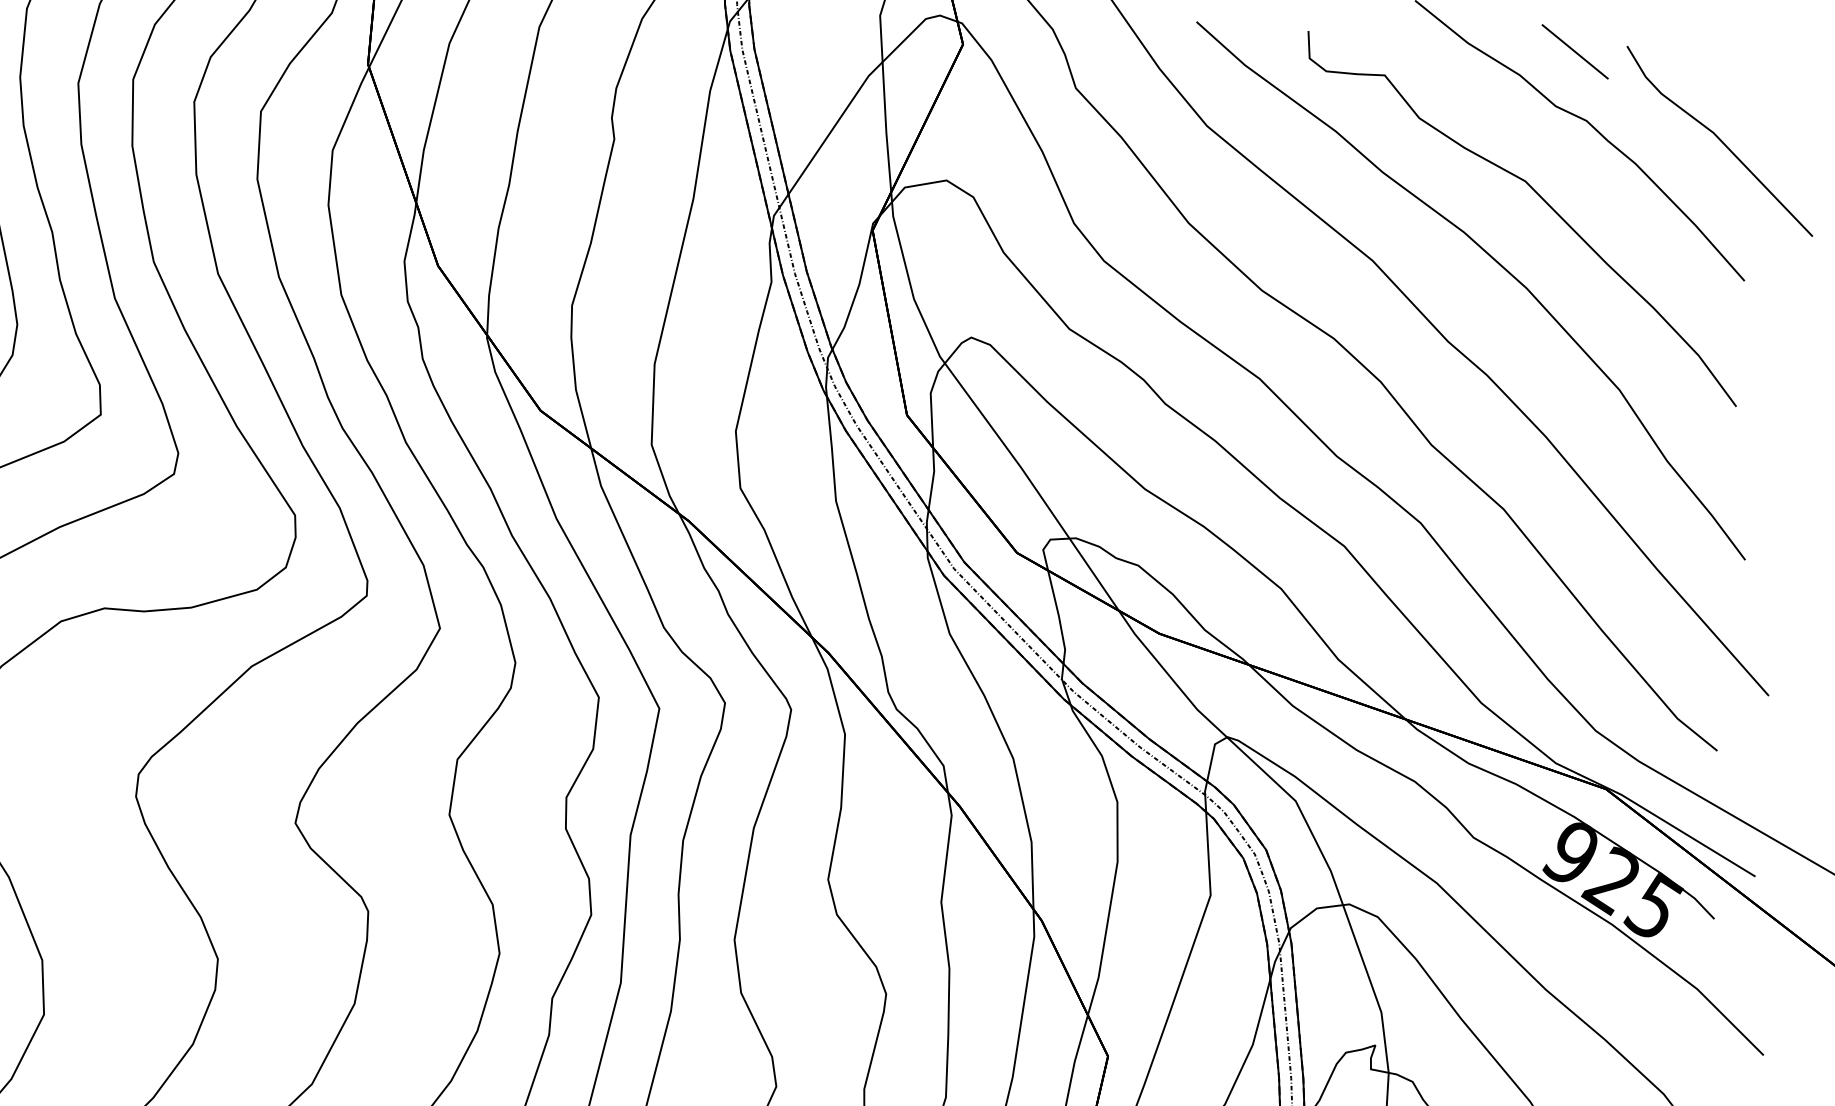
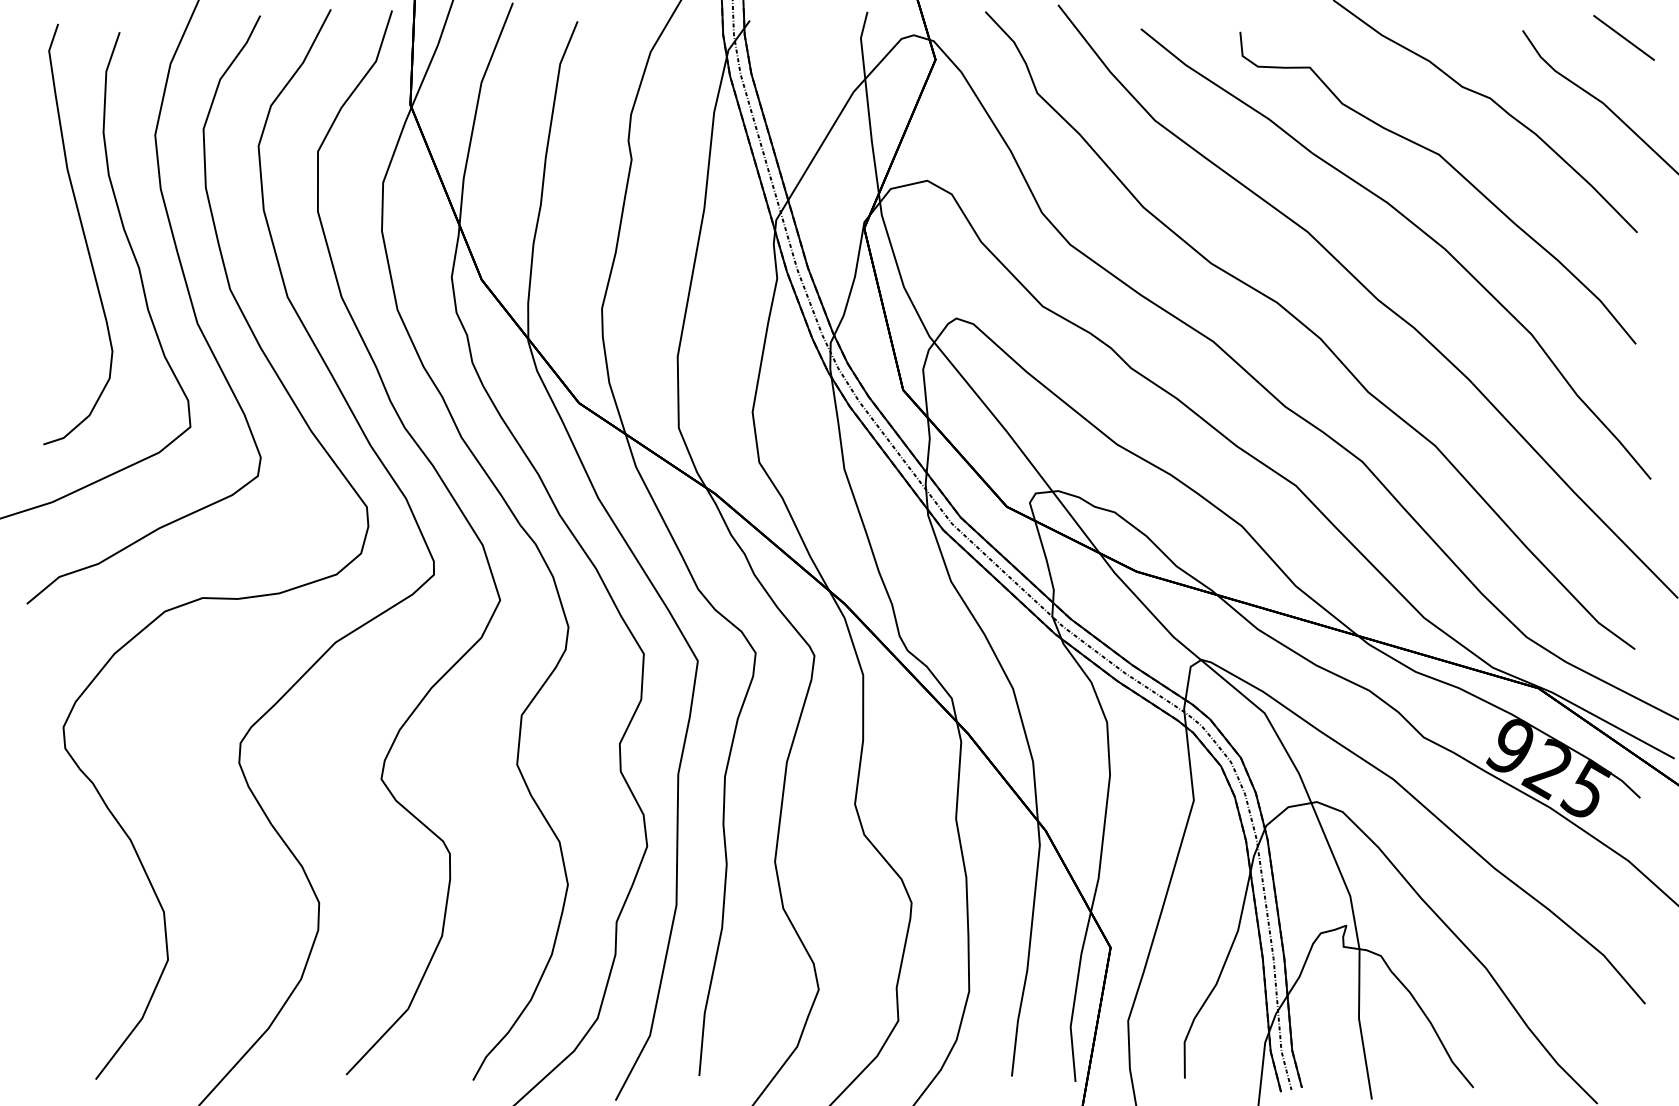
line: (1574, 51) -> (1623, 37), moved

